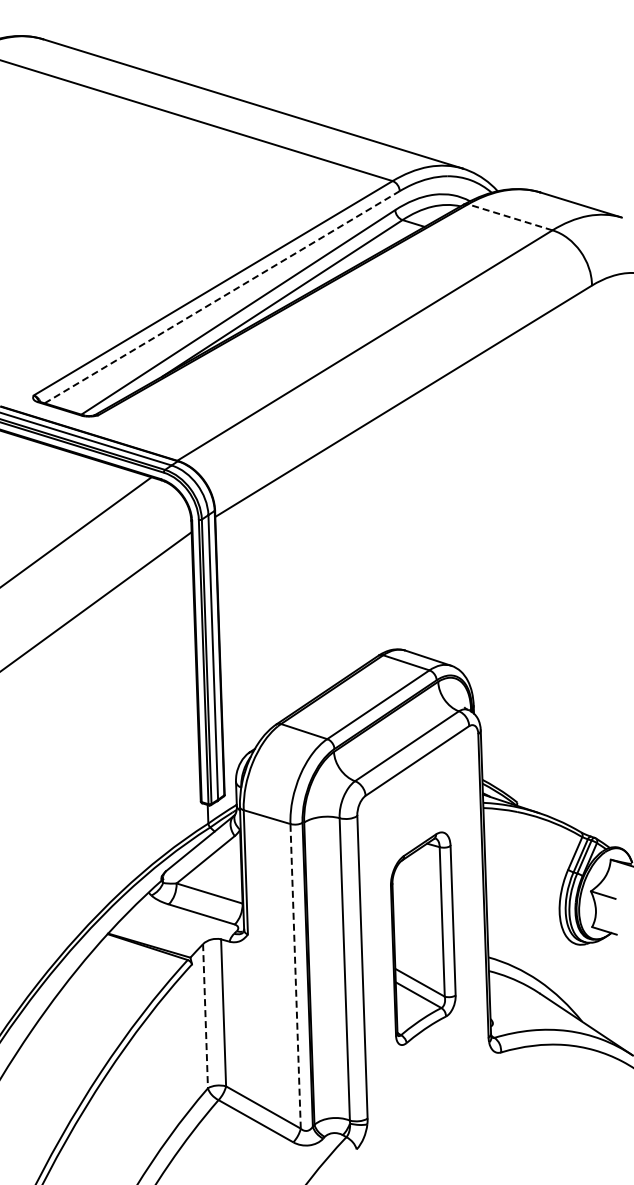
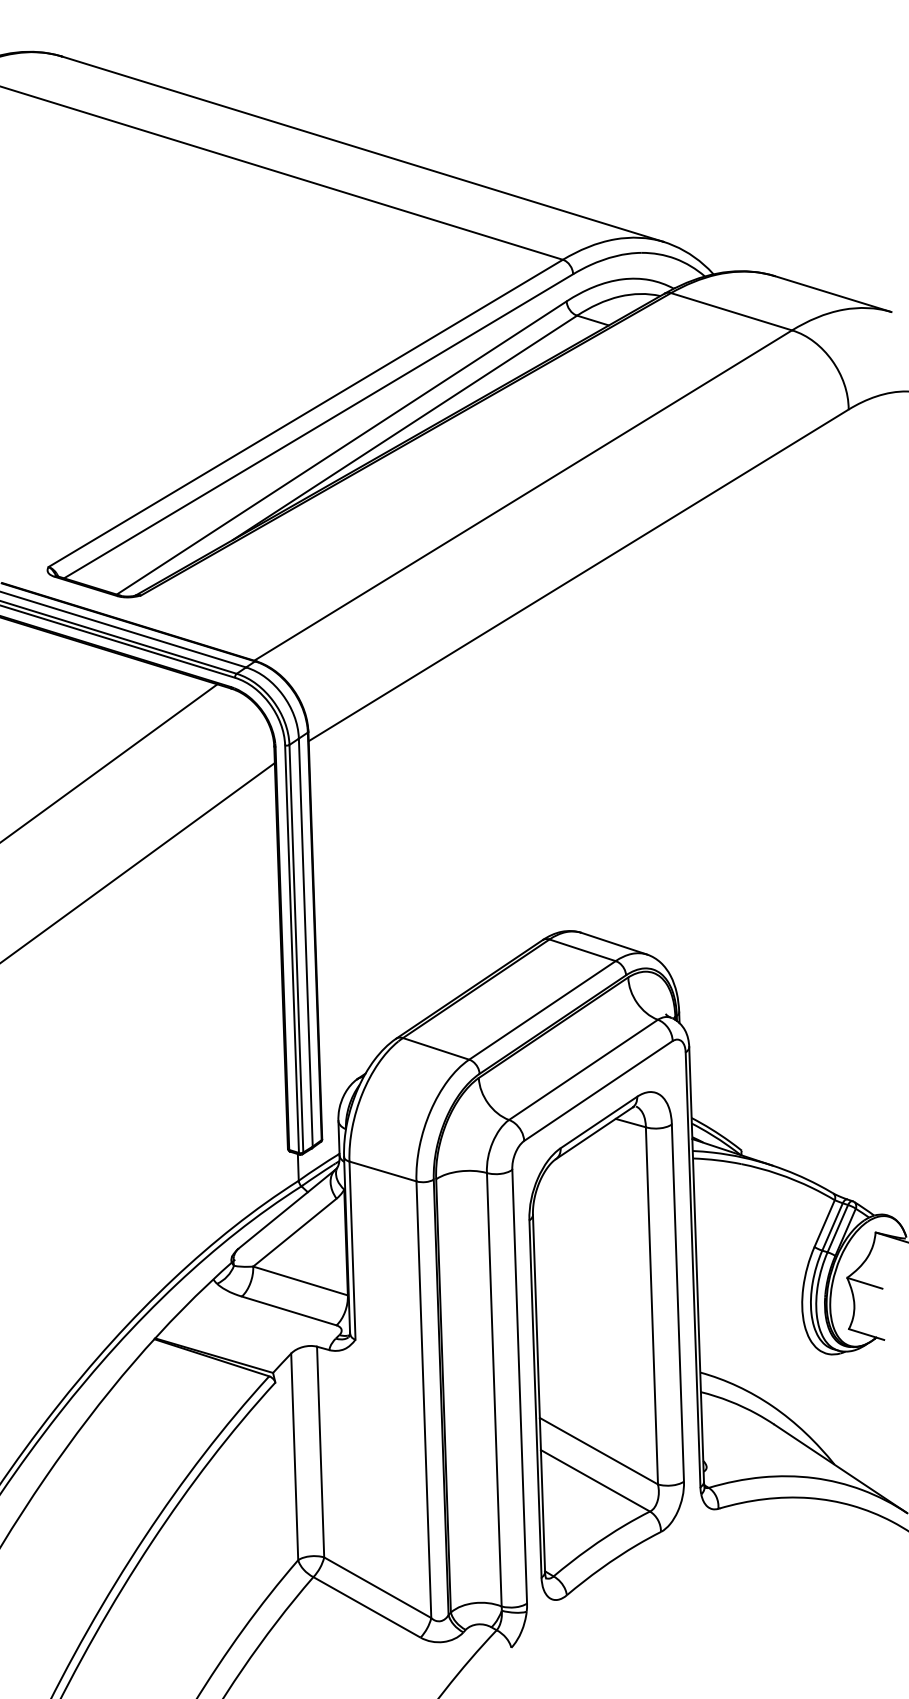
line: (509, 217) -> (730, 311), dashed -> solid
line: (222, 297) -> (319, 426), dashed -> solid
part: (423, 938) -> (607, 1345), size x1.67
line: (295, 975) -> (423, 1398), dashed -> solid
line: (205, 1016) -> (294, 1457), dashed -> solid

